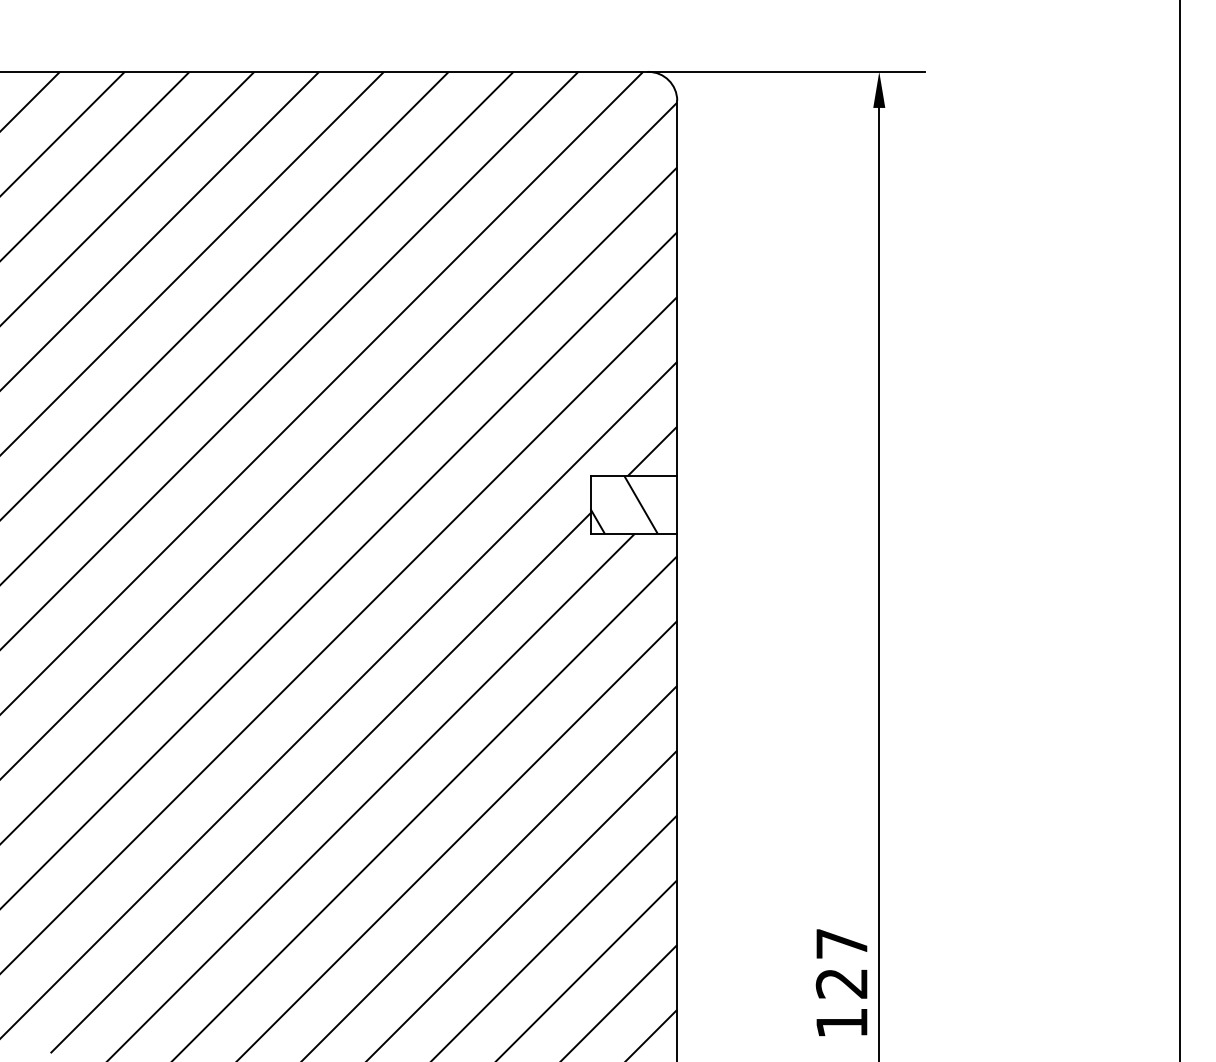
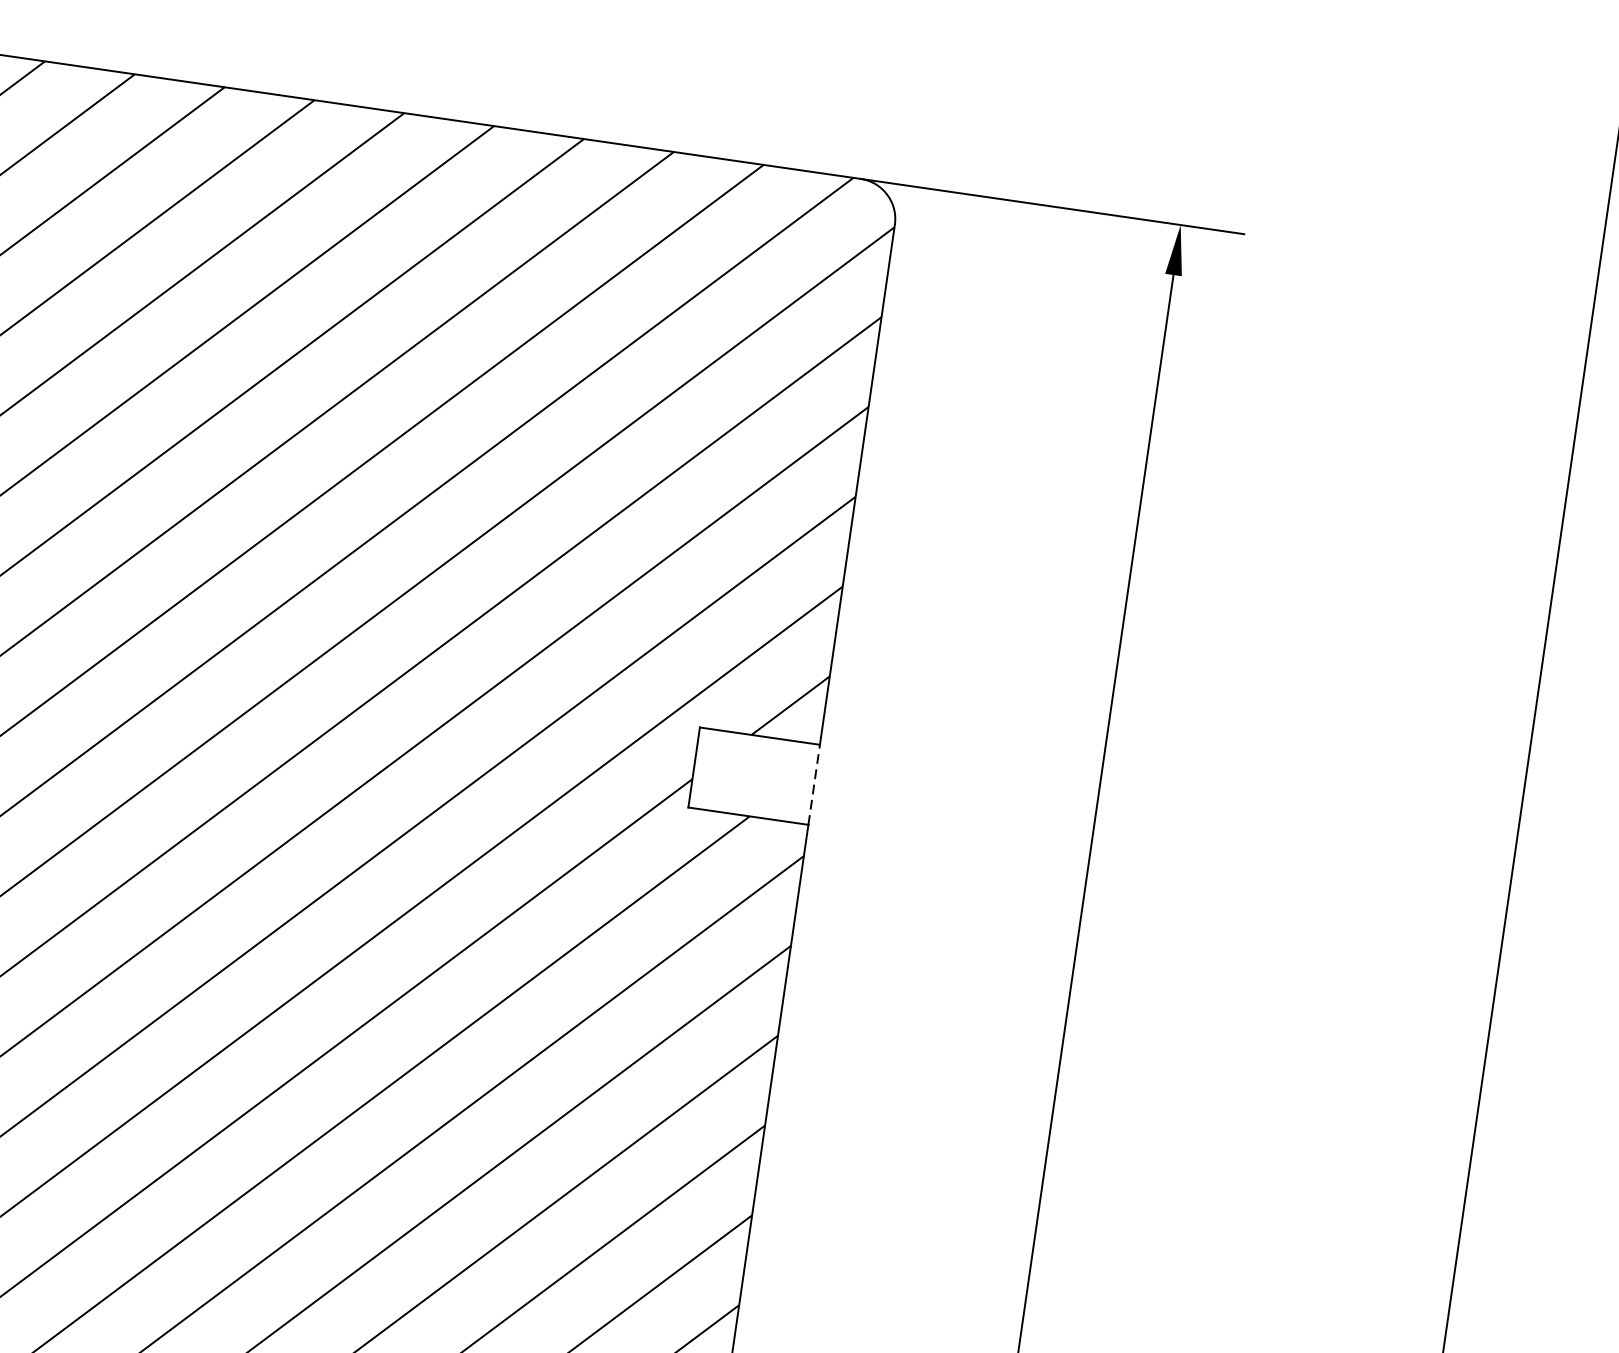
hatch: (623, 504) -> (739, 773), removed
line: (677, 504) -> (814, 784), solid -> dashed

